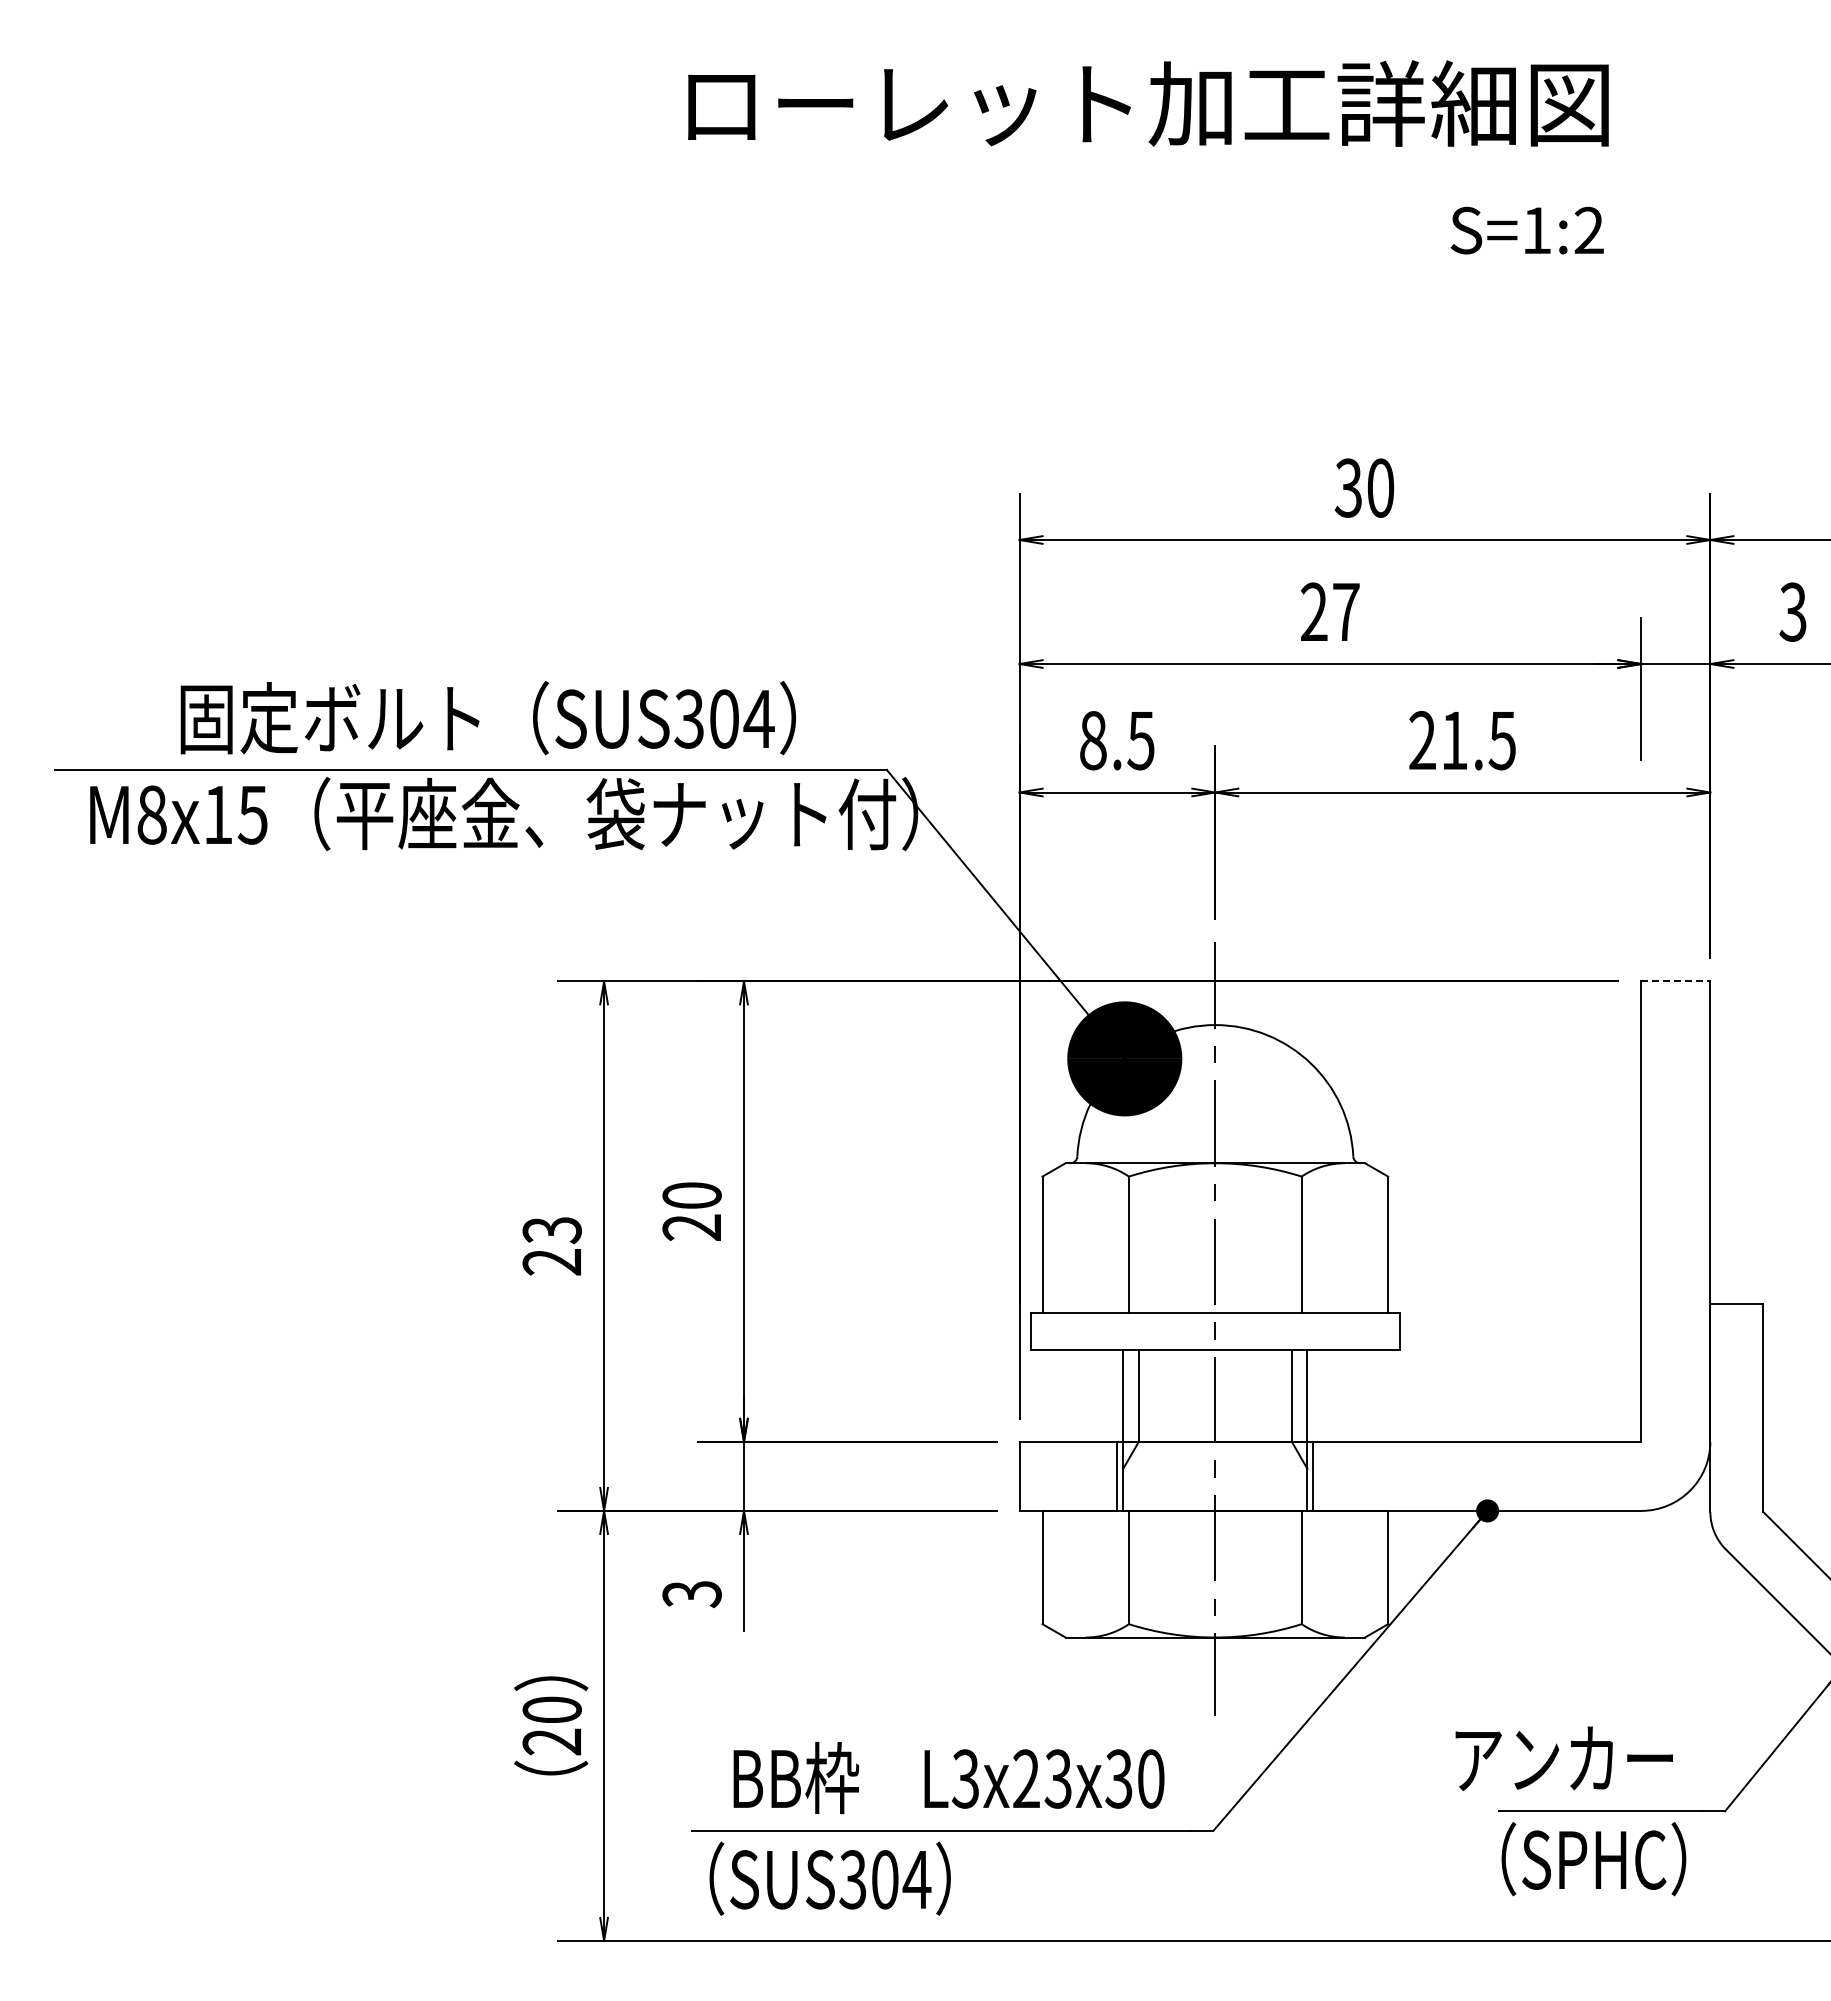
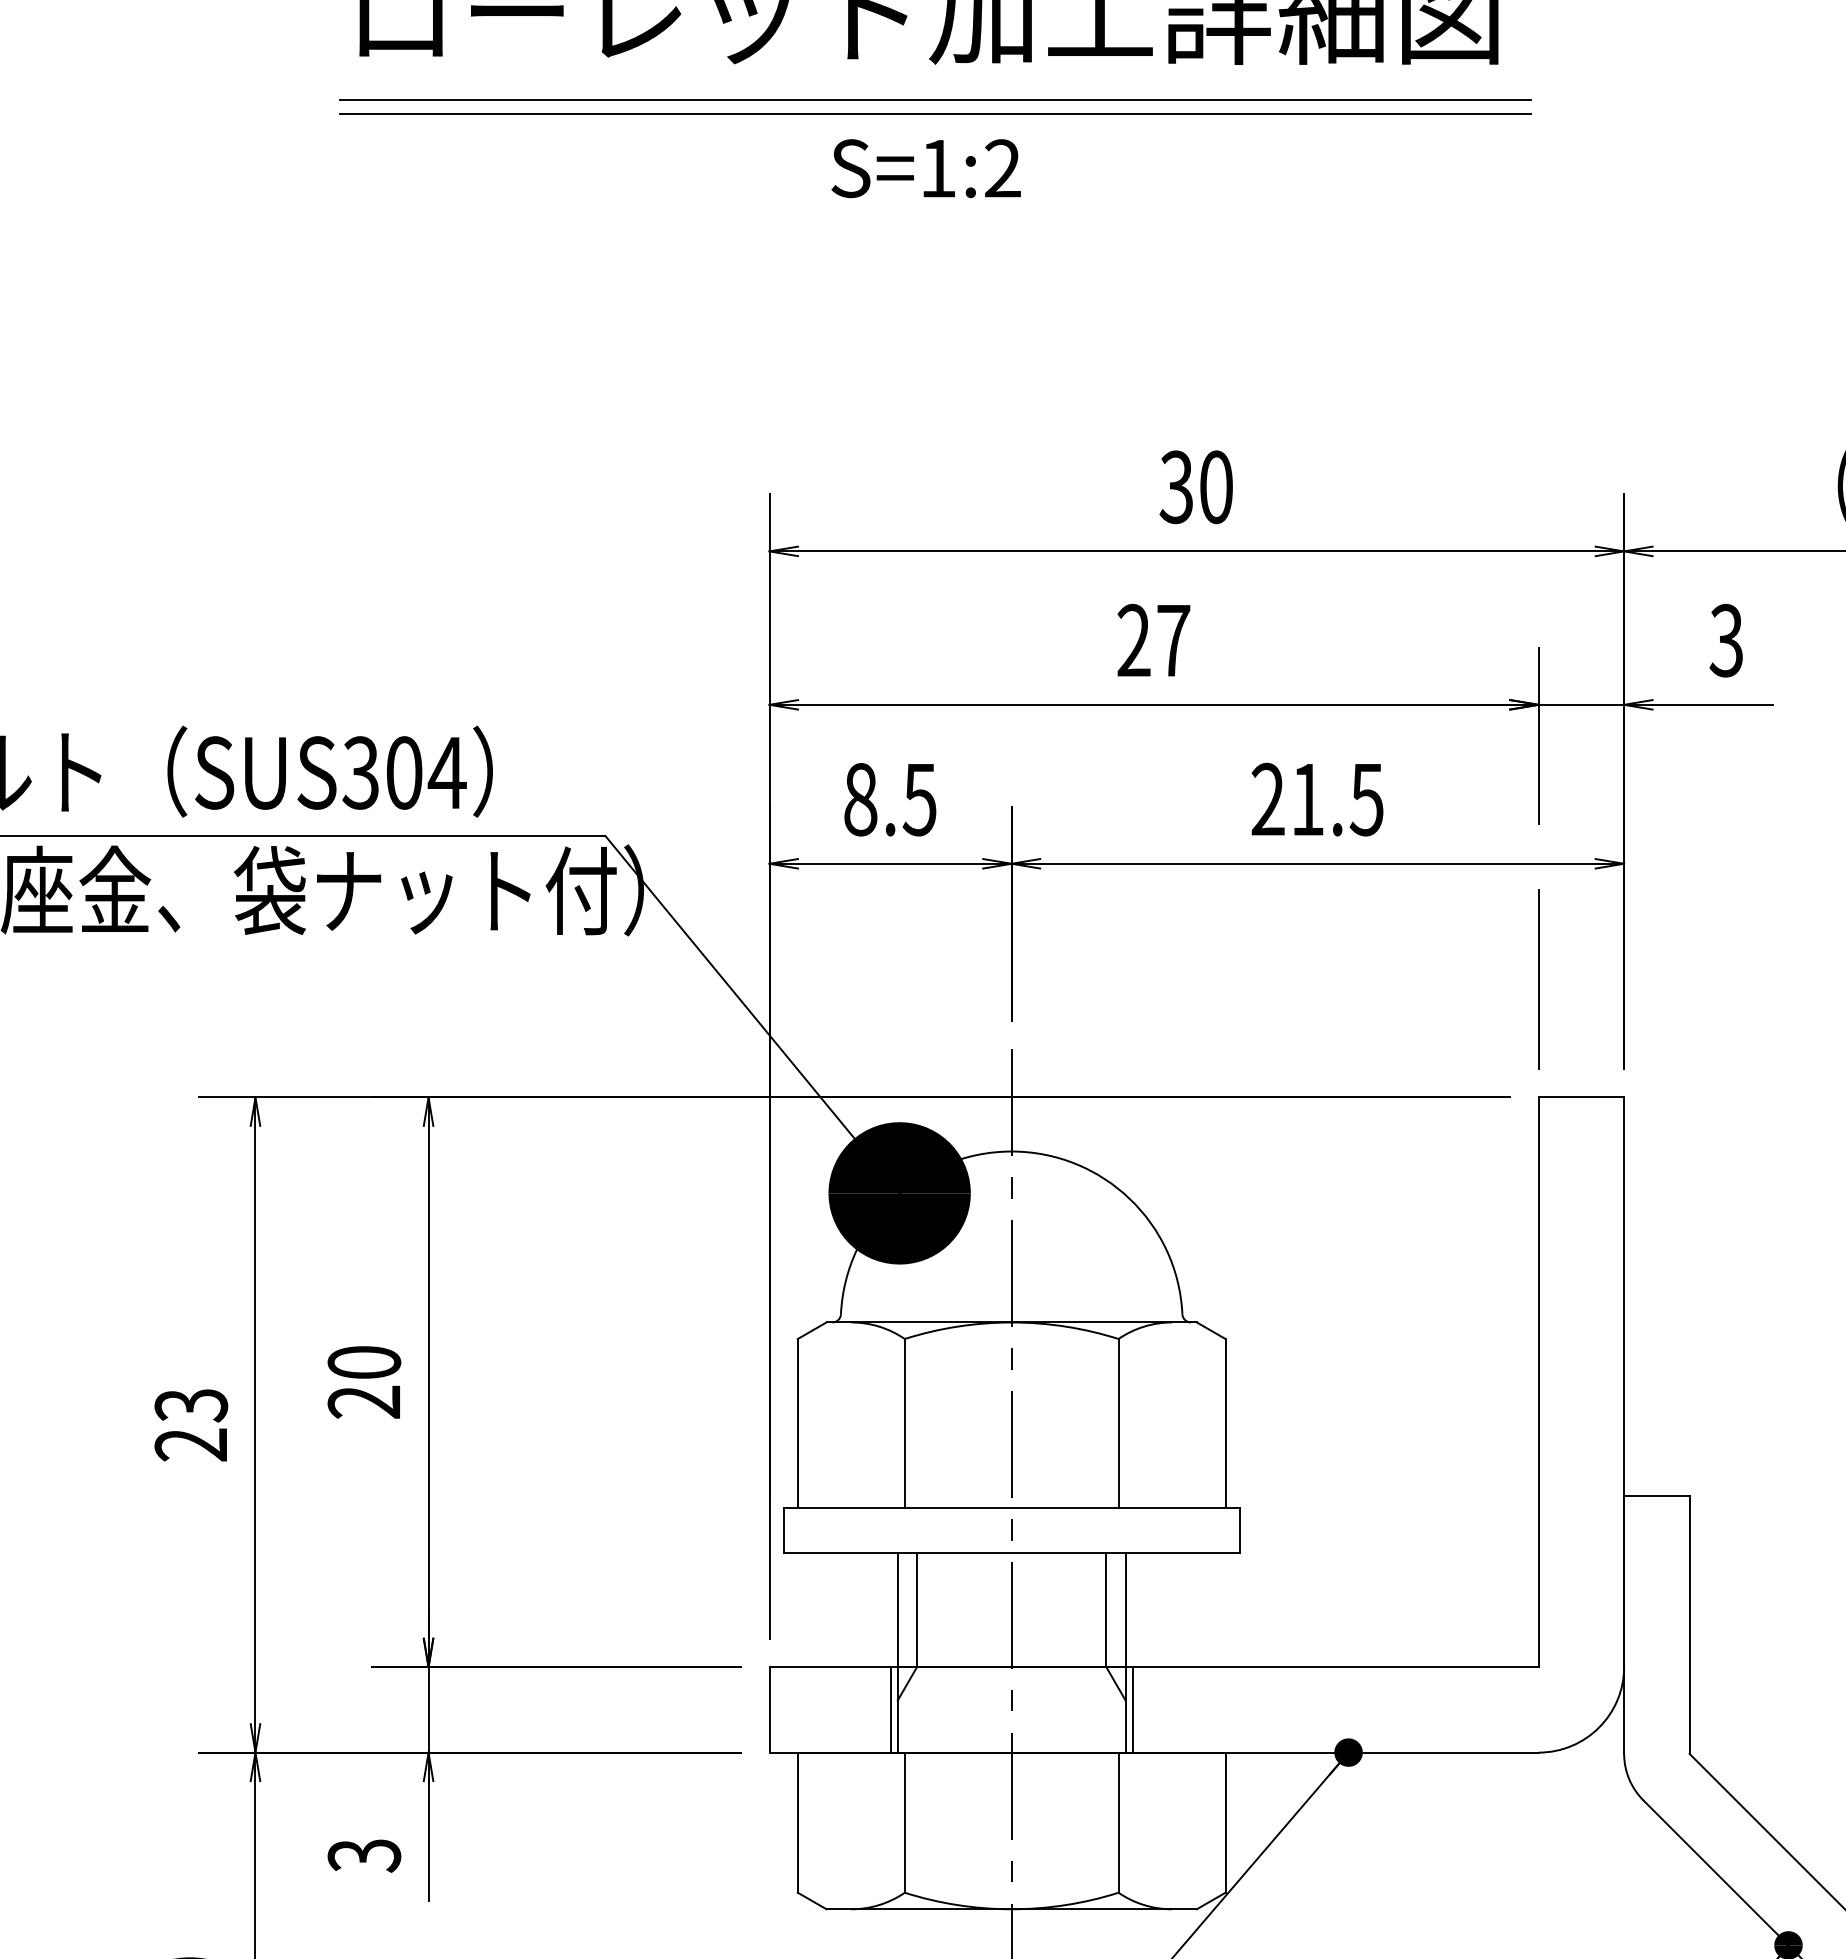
line: (1153, 175) -> (935, 100), added
line: (1153, 186) -> (935, 114), added
text: (1526, 230) -> (925, 168), moved
line: (1641, 885) -> (1538, 978), added
line: (1675, 981) -> (1581, 1097), dashed -> solid

